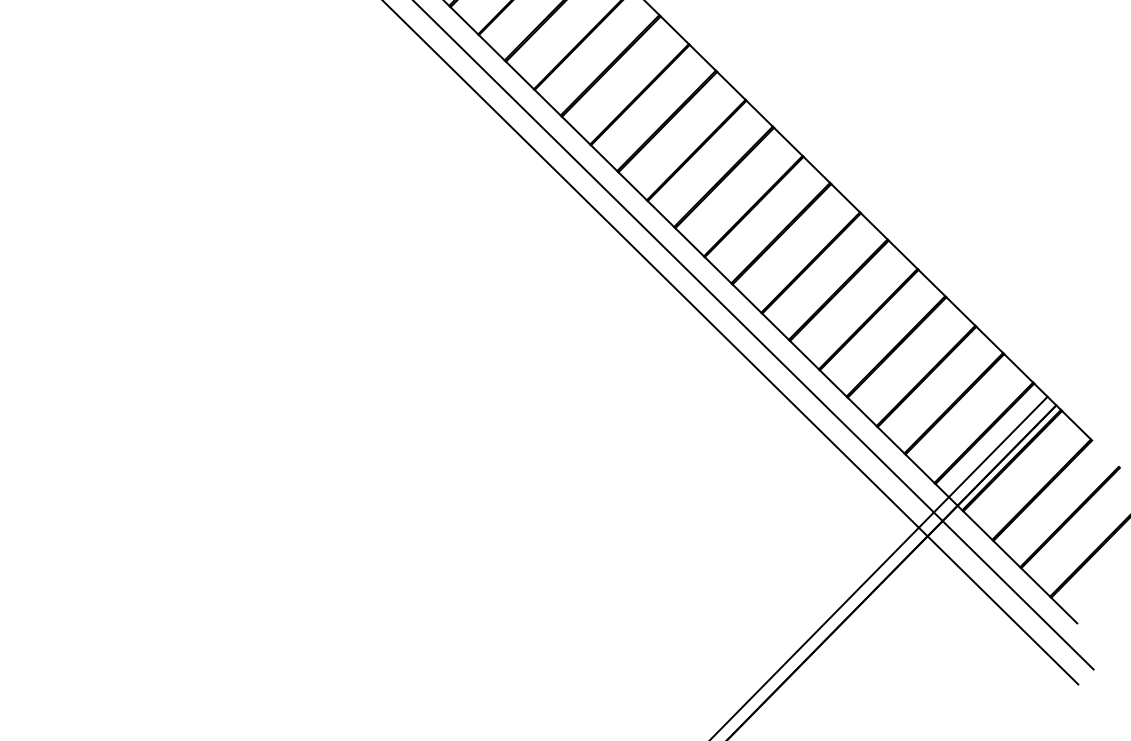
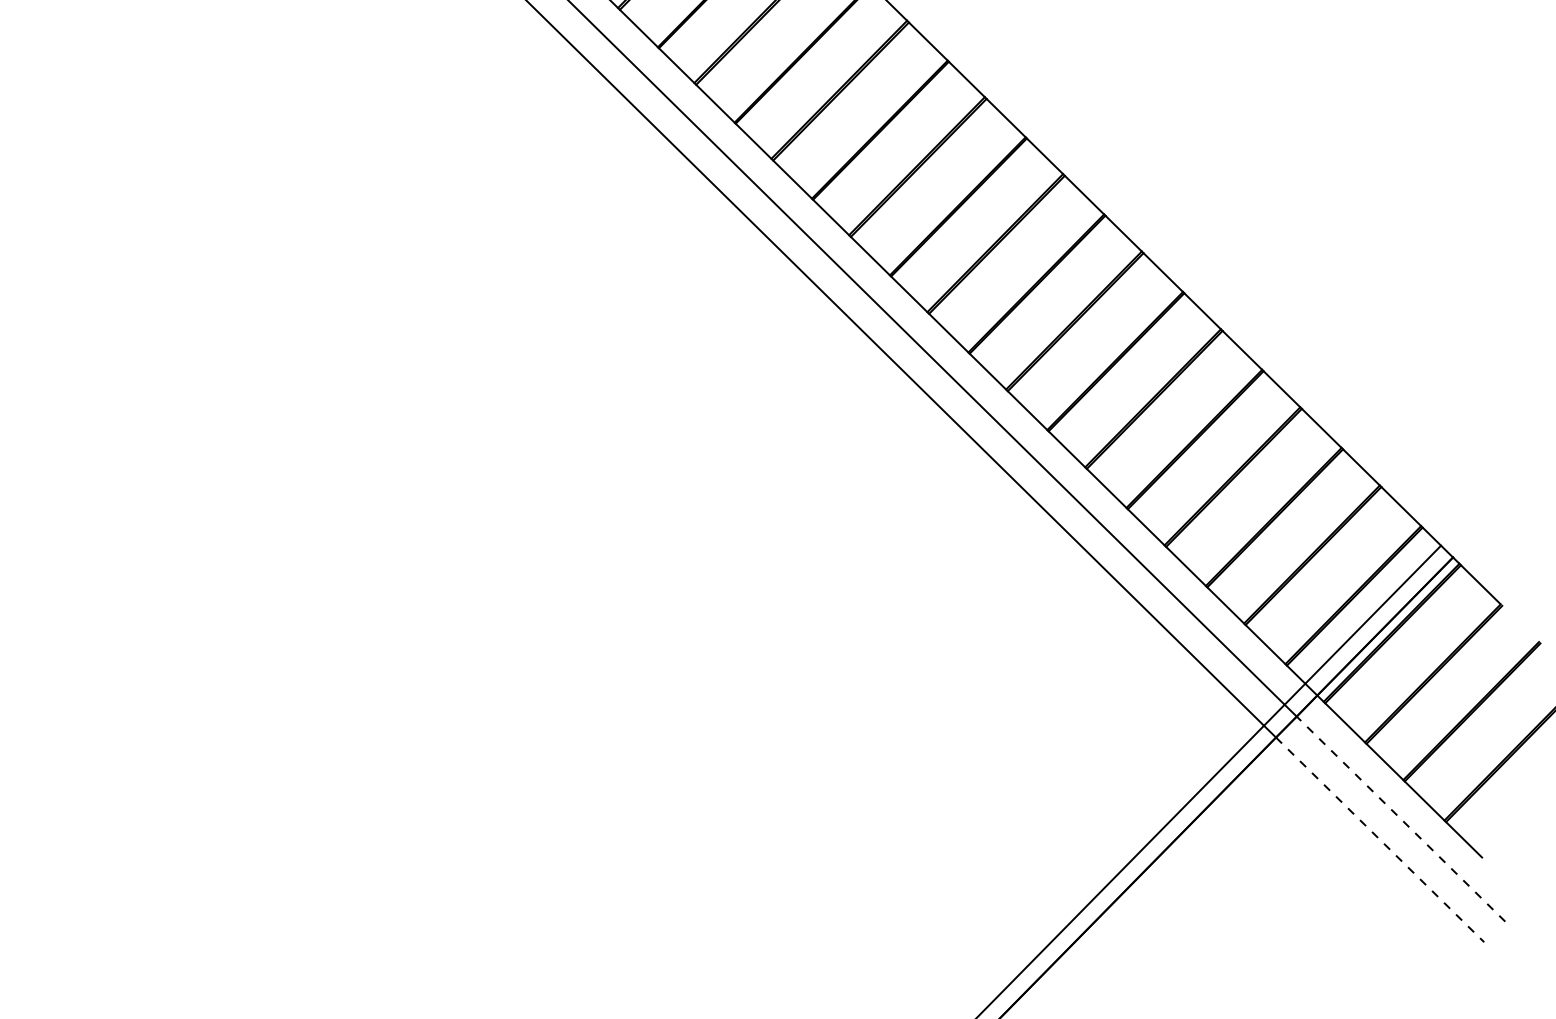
line: (1018, 595) -> (1401, 819), solid -> dashed
line: (1003, 611) -> (1380, 840), solid -> dashed

